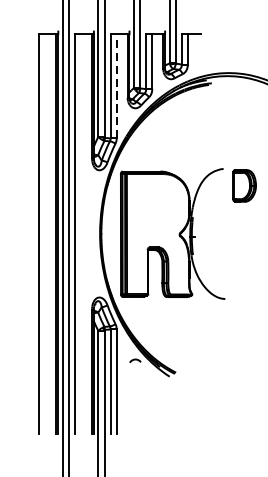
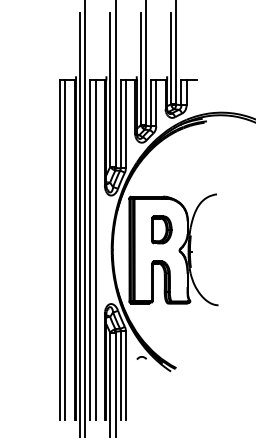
line: (116, 85) -> (125, 123), dashed -> solid
part: (244, 185) -> (161, 229), moved
line: (45, 233) -> (65, 249), added
line: (81, 233) -> (95, 249), added

